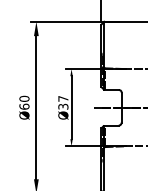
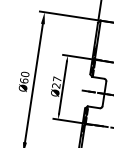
text: (63, 106) -> (56, 85), Ø37 -> Ø27

